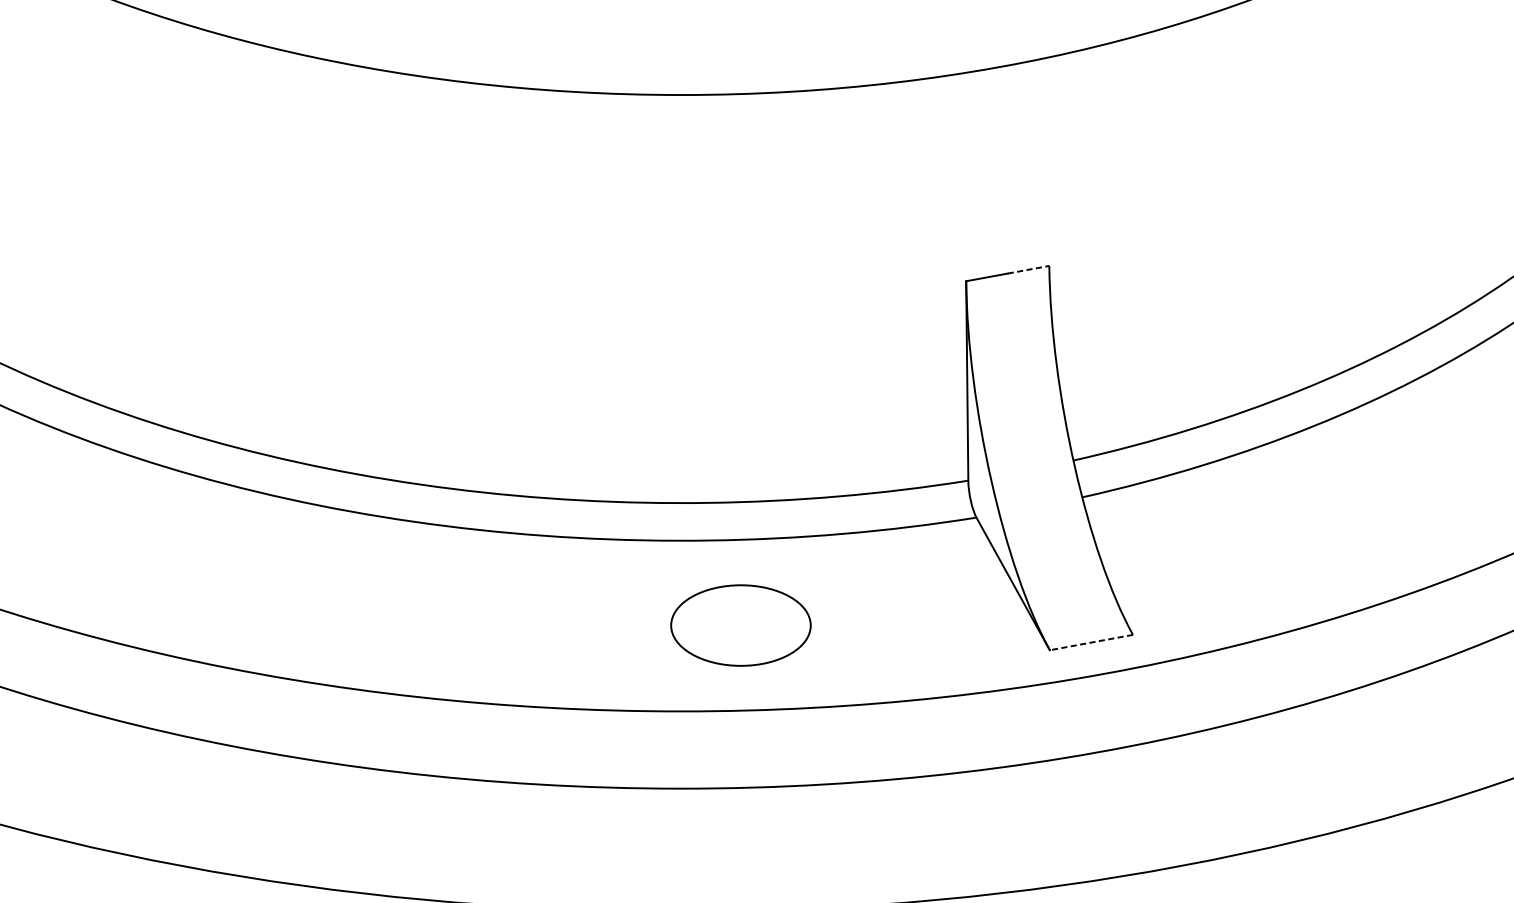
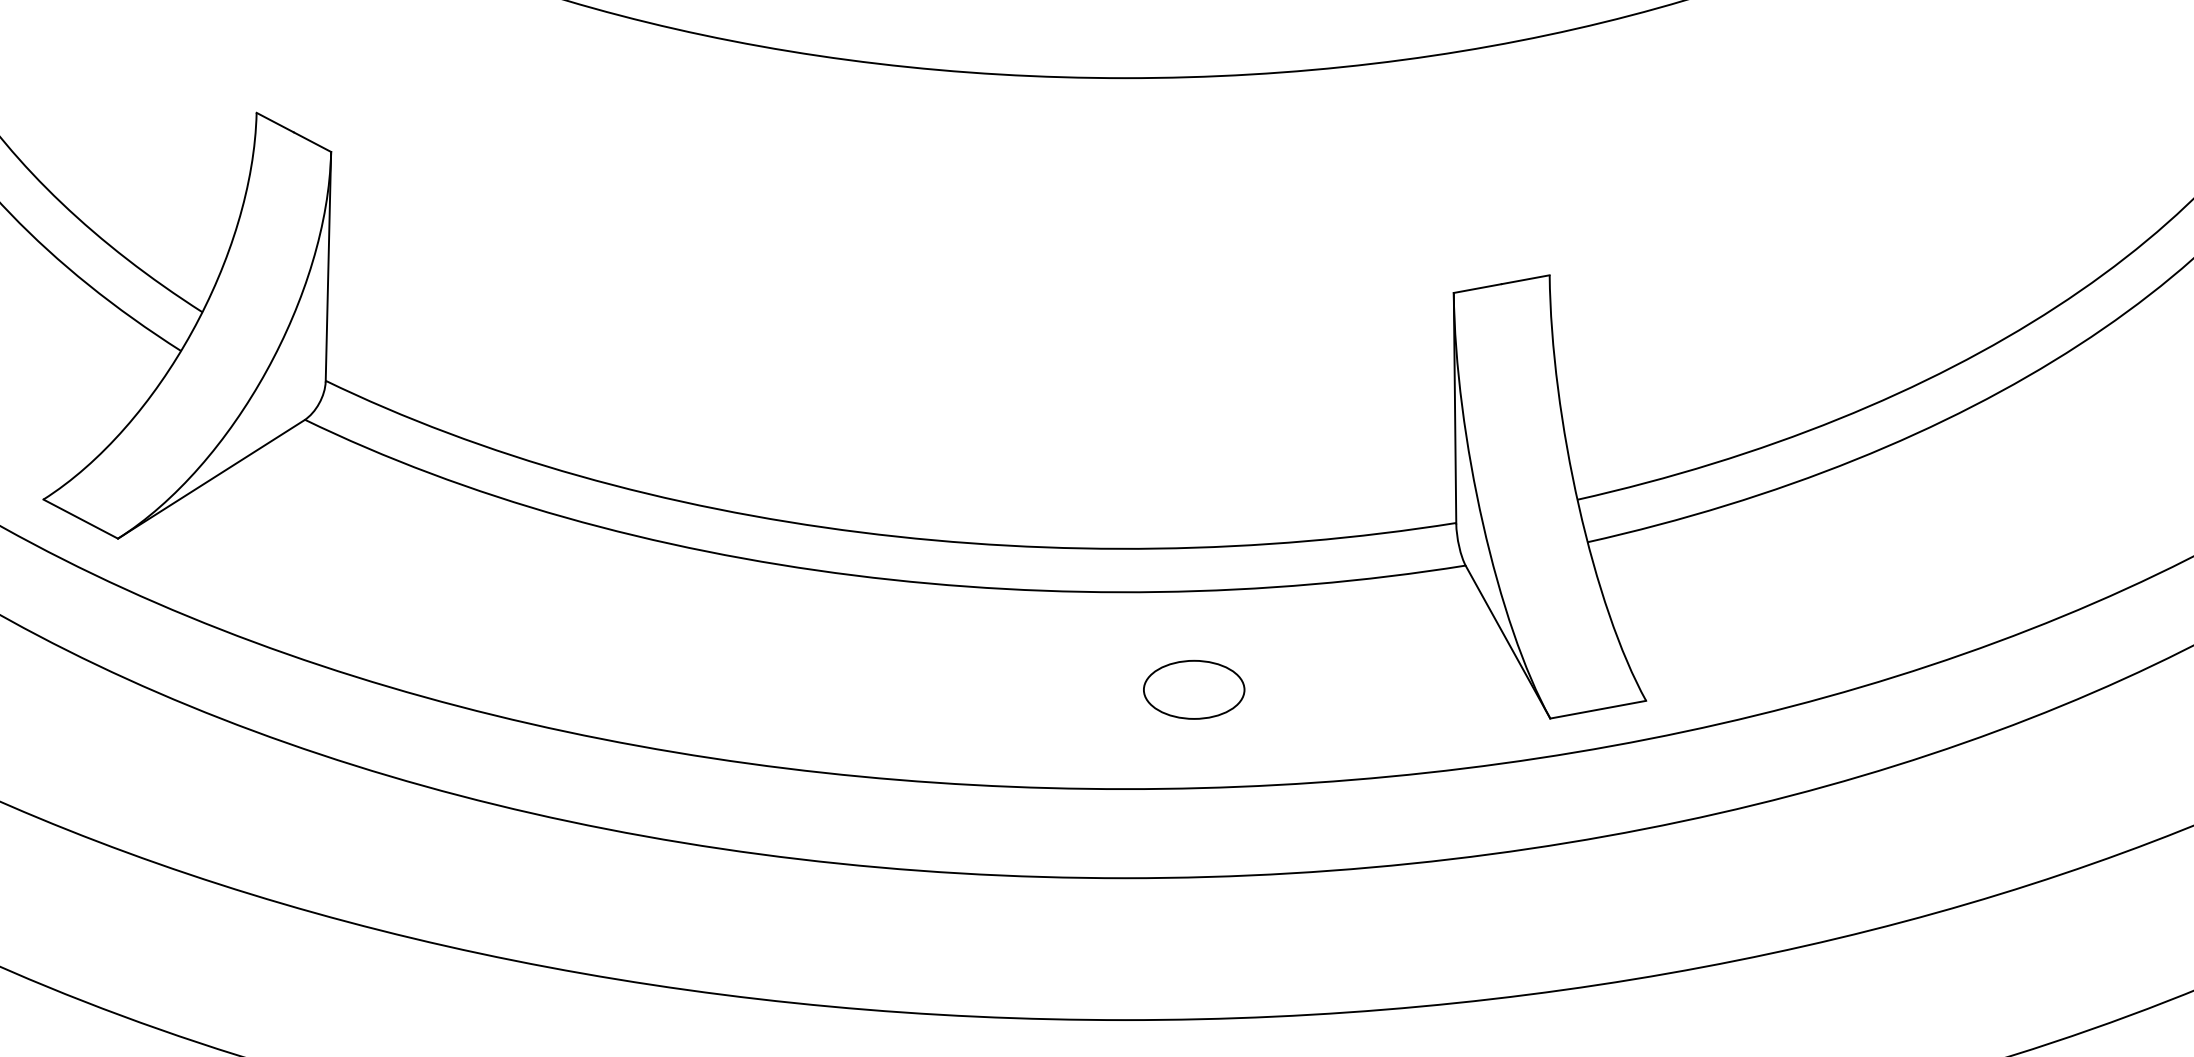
line: (1029, 269) -> (1526, 279), dashed -> solid
part: (741, 625) -> (1194, 689), size x0.62
line: (1091, 642) -> (1598, 709), dashed -> solid

